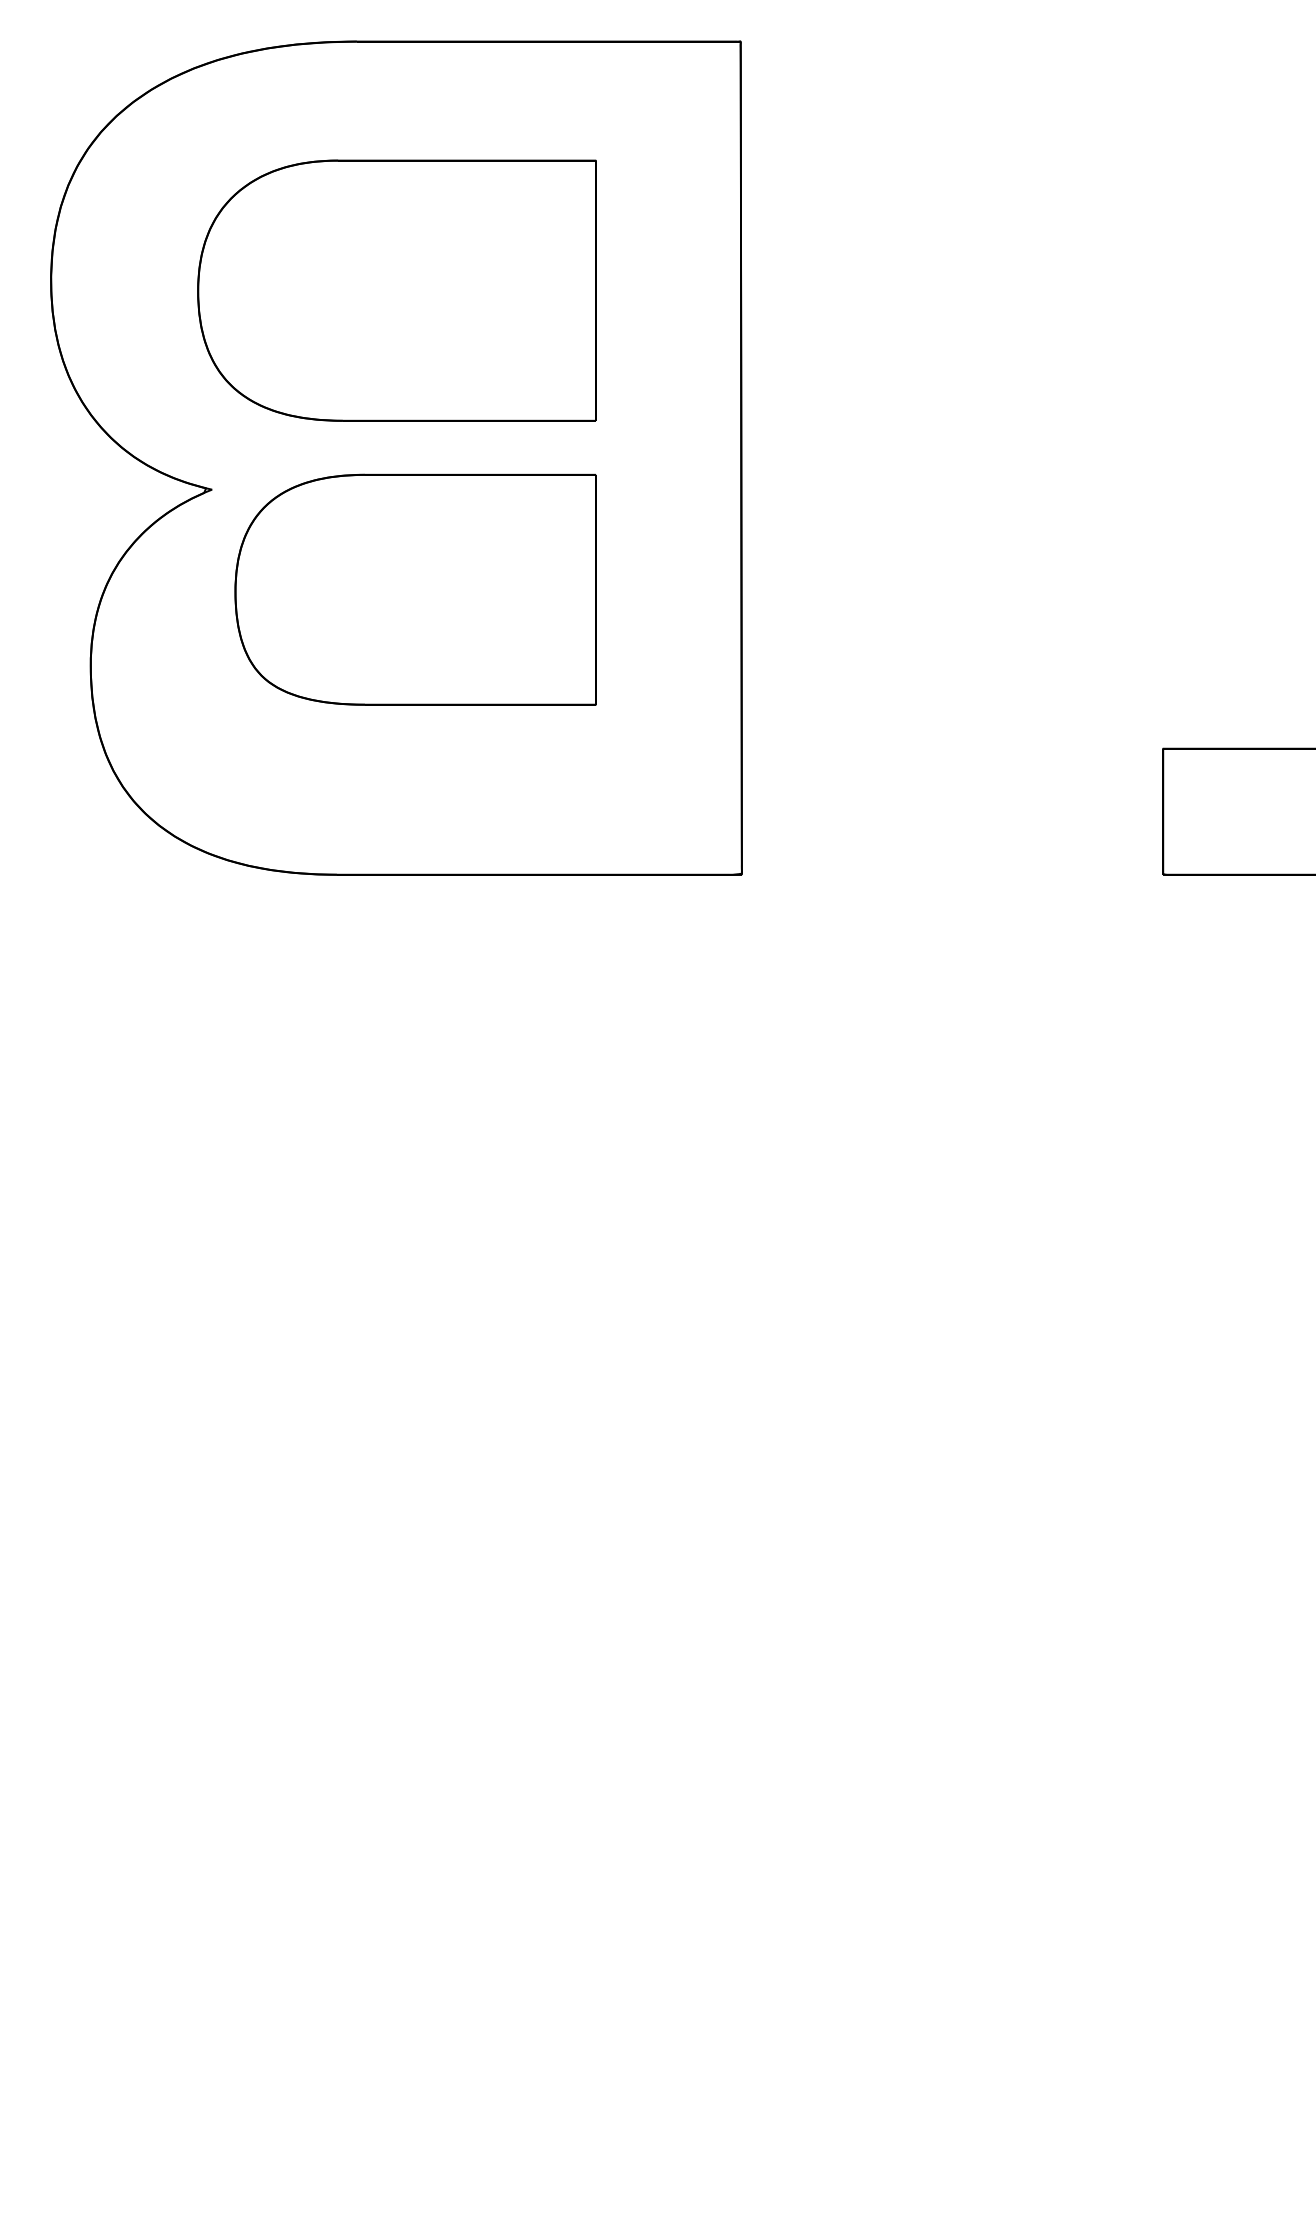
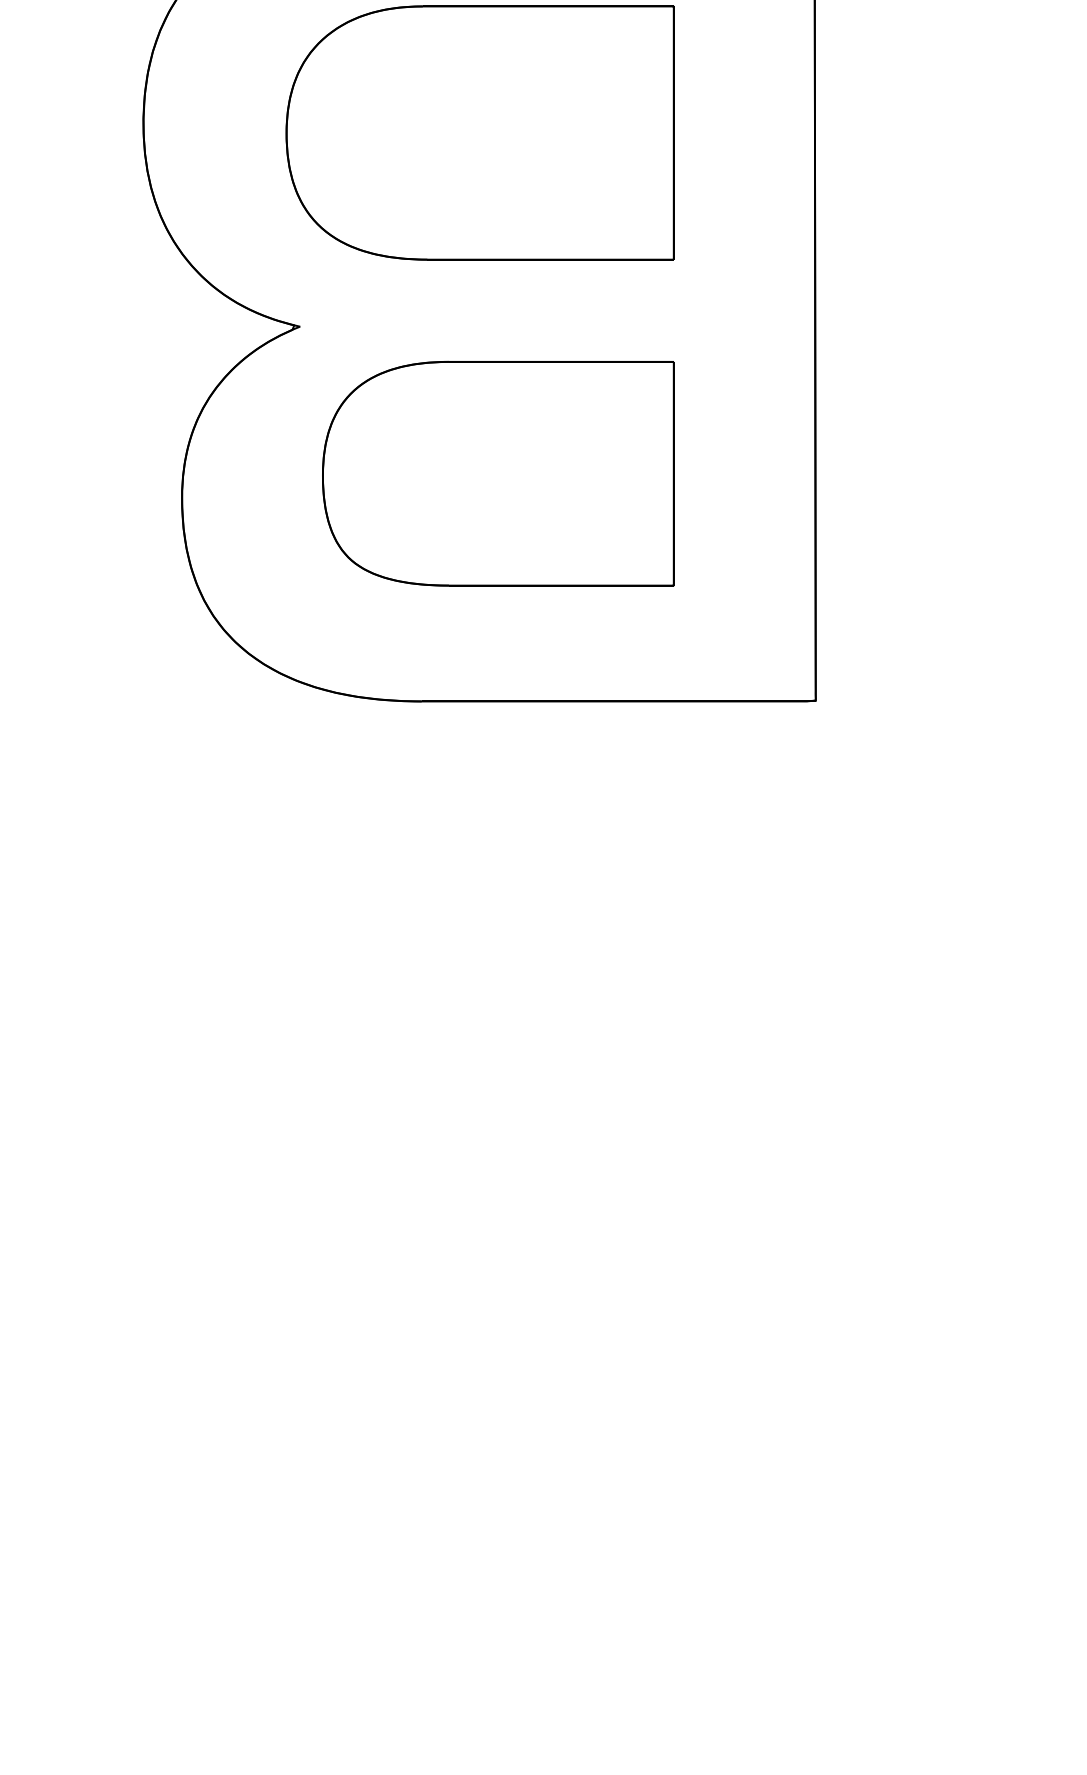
part: (415, 589) -> (498, 473), moved

